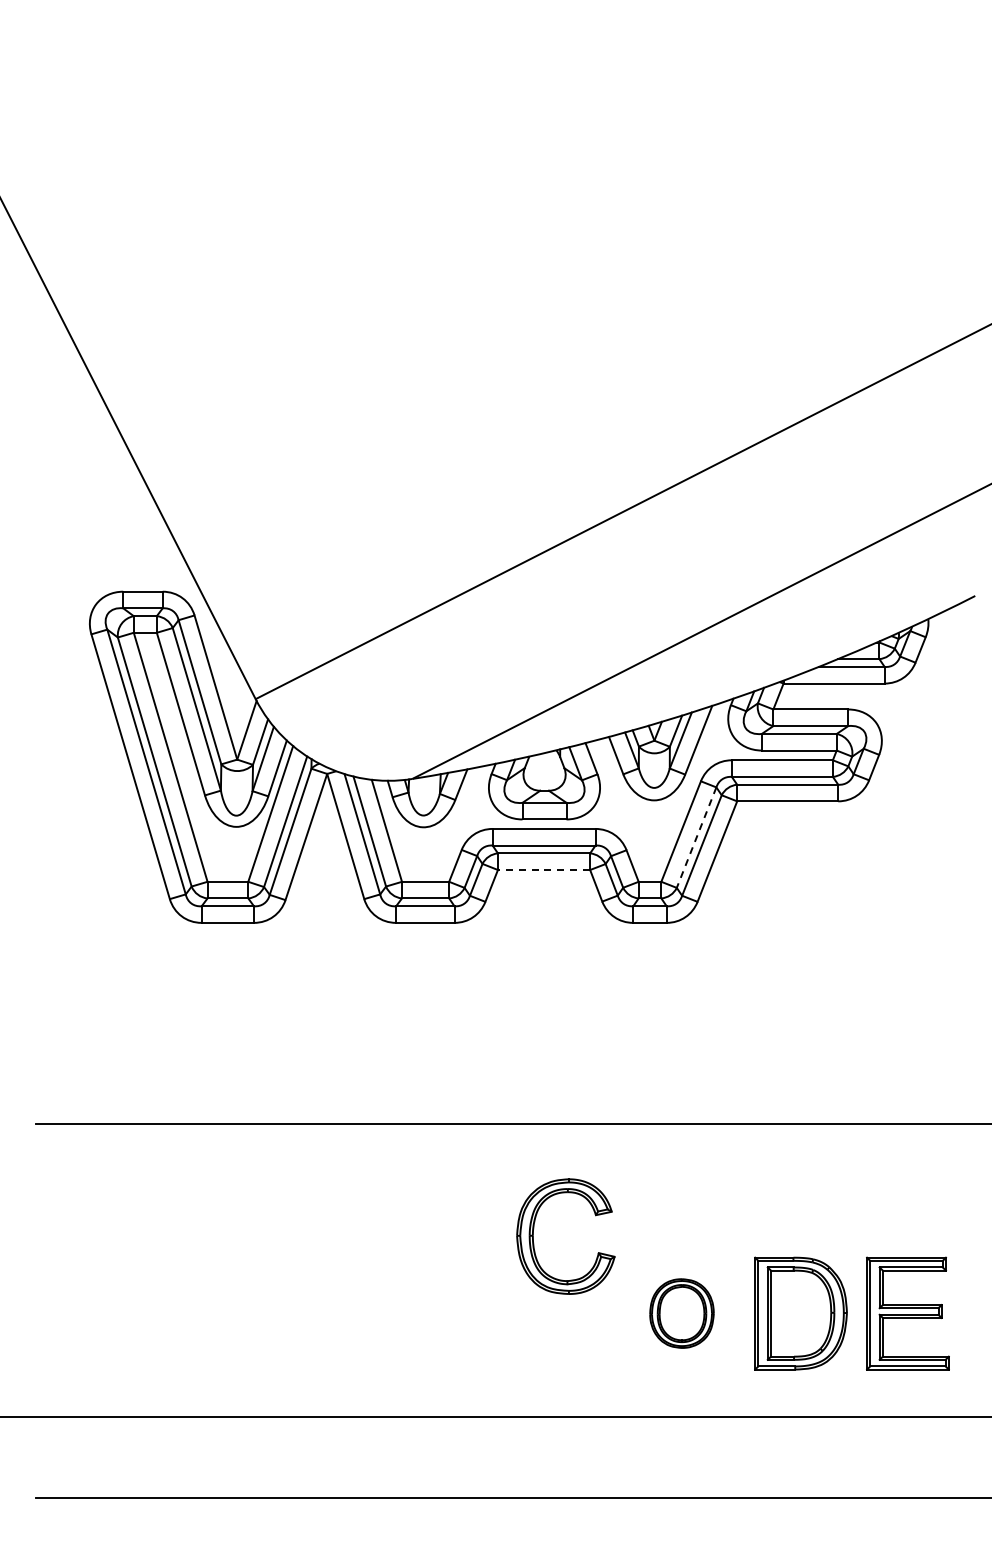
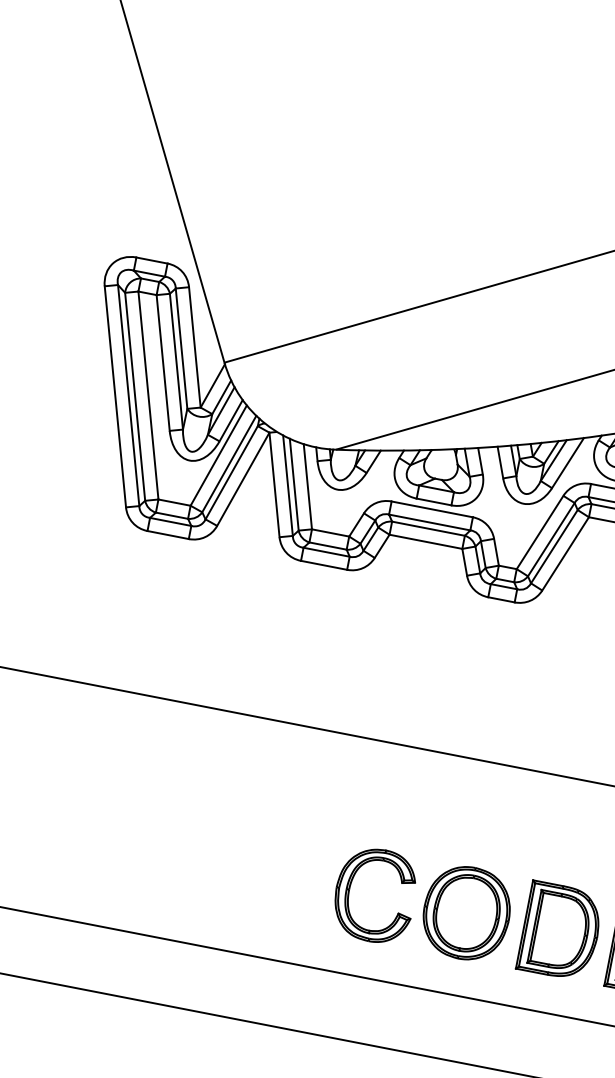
line: (696, 838) -> (551, 540), dashed -> solid
line: (543, 870) -> (425, 542), dashed -> solid
part: (534, 1243) -> (349, 896), moved
part: (681, 1313) -> (466, 913), size x1.67

